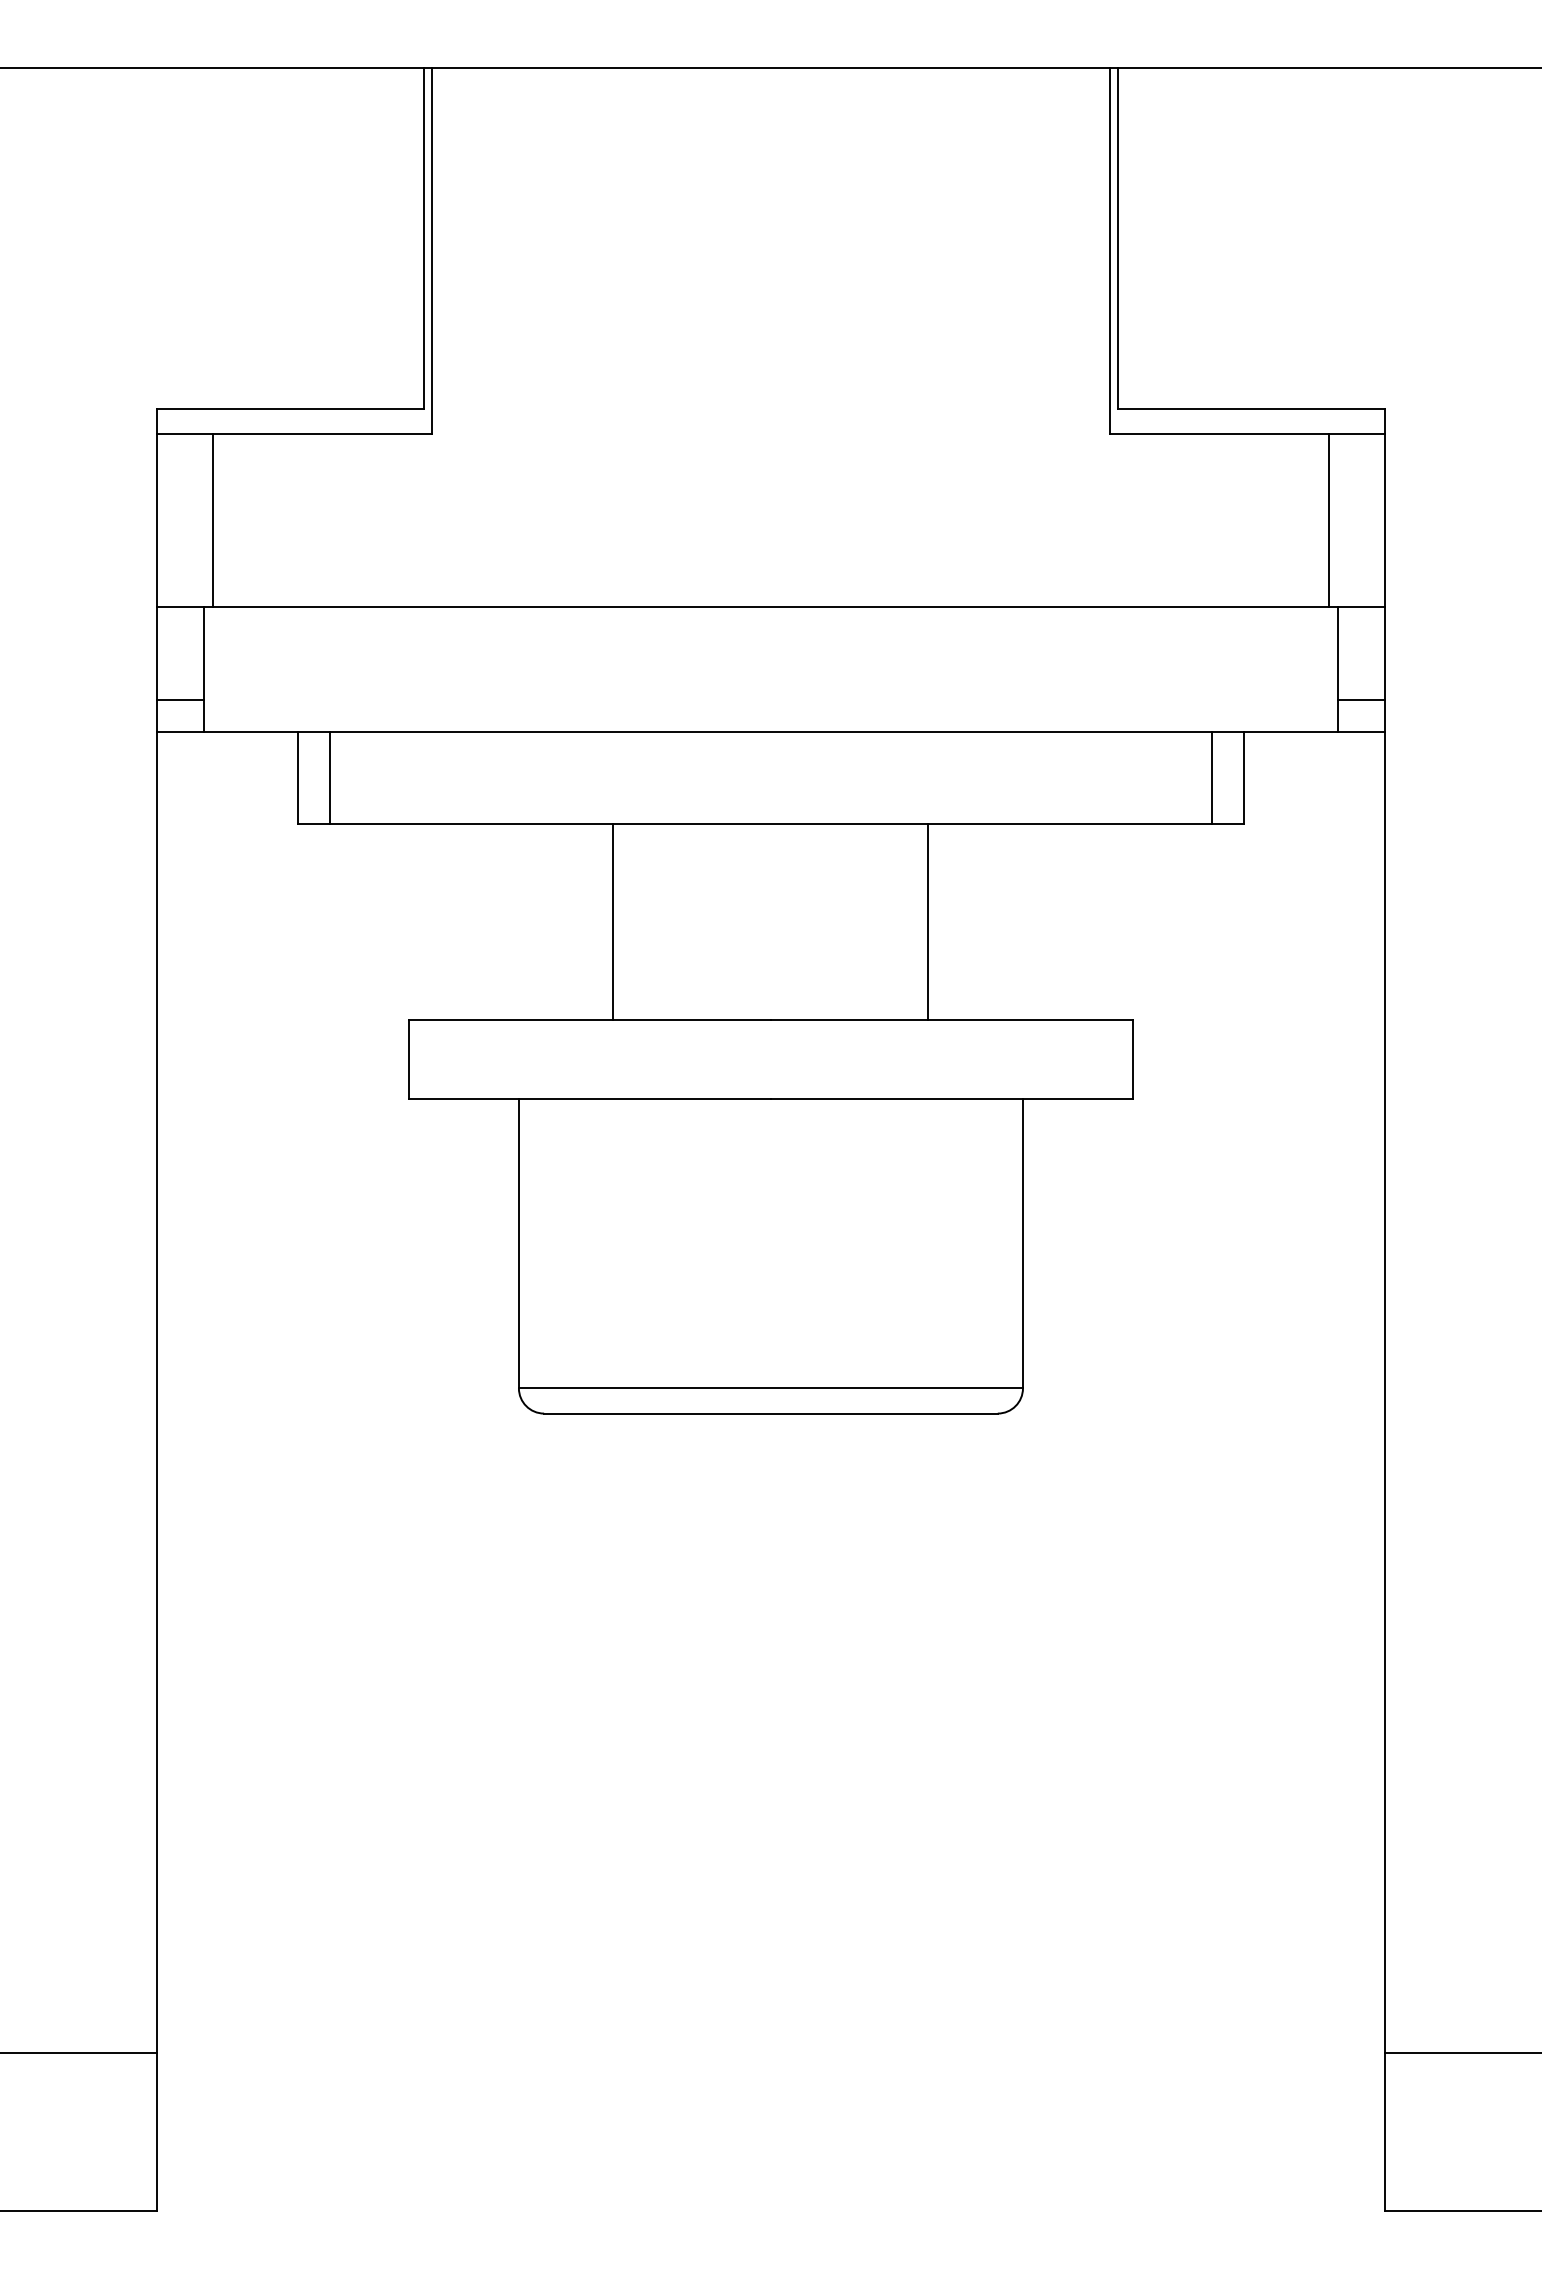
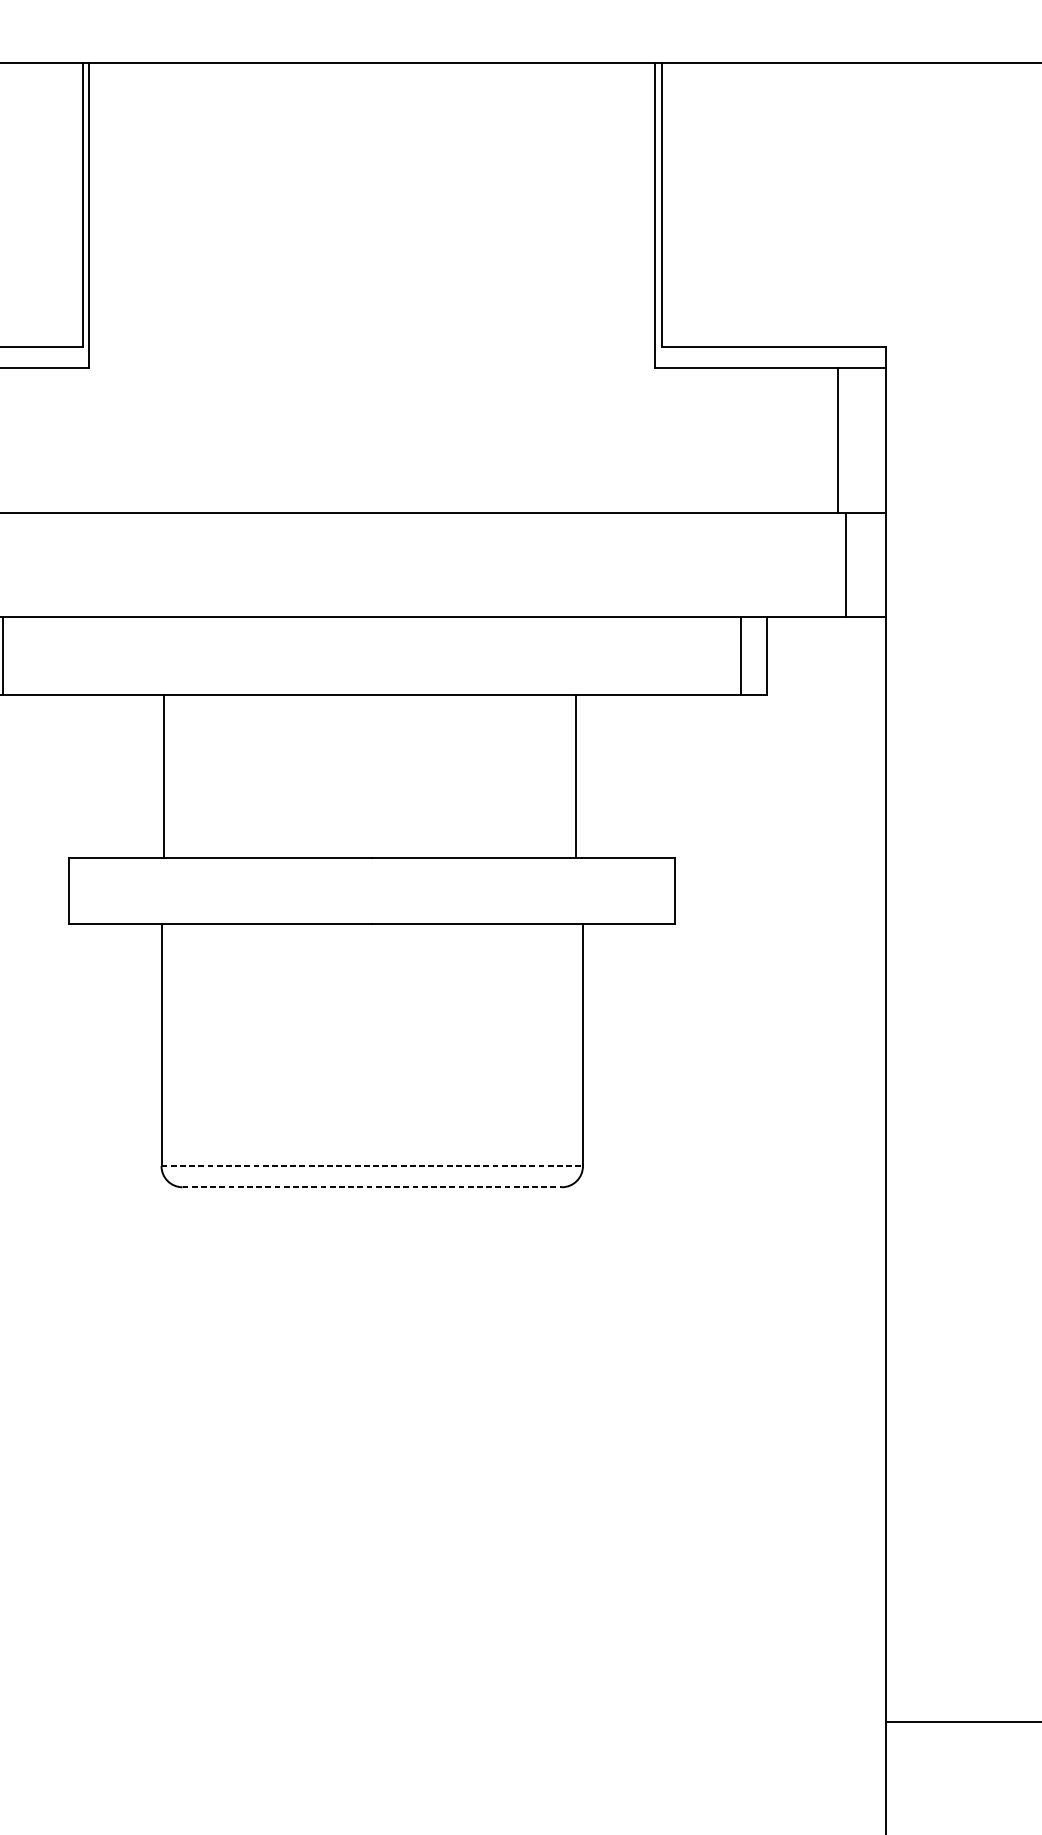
line: (1361, 700) -> (866, 591), removed
line: (613, 921) -> (163, 775), moved
line: (928, 921) -> (575, 775), moved
line: (771, 1388) -> (372, 1166), solid -> dashed
line: (770, 1413) -> (371, 1187), solid -> dashed

